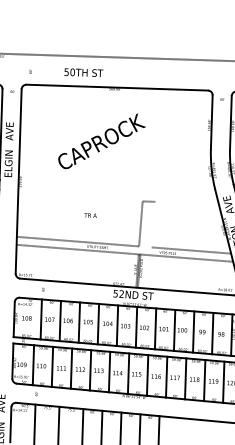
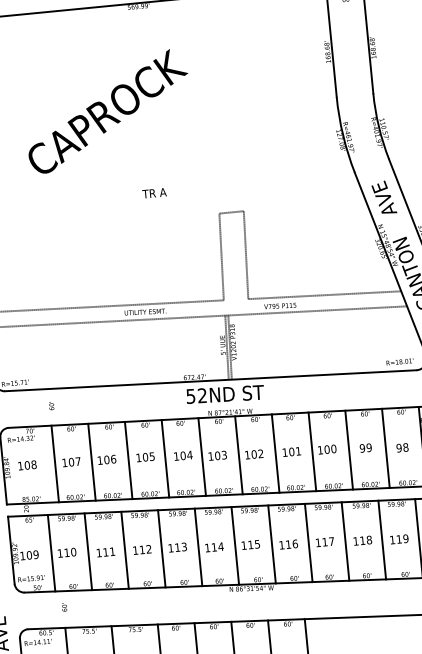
text: (101, 141) -> (106, 111), moved
text: (90, 215) -> (154, 193), moved
line: (153, 224) -> (245, 254), added

